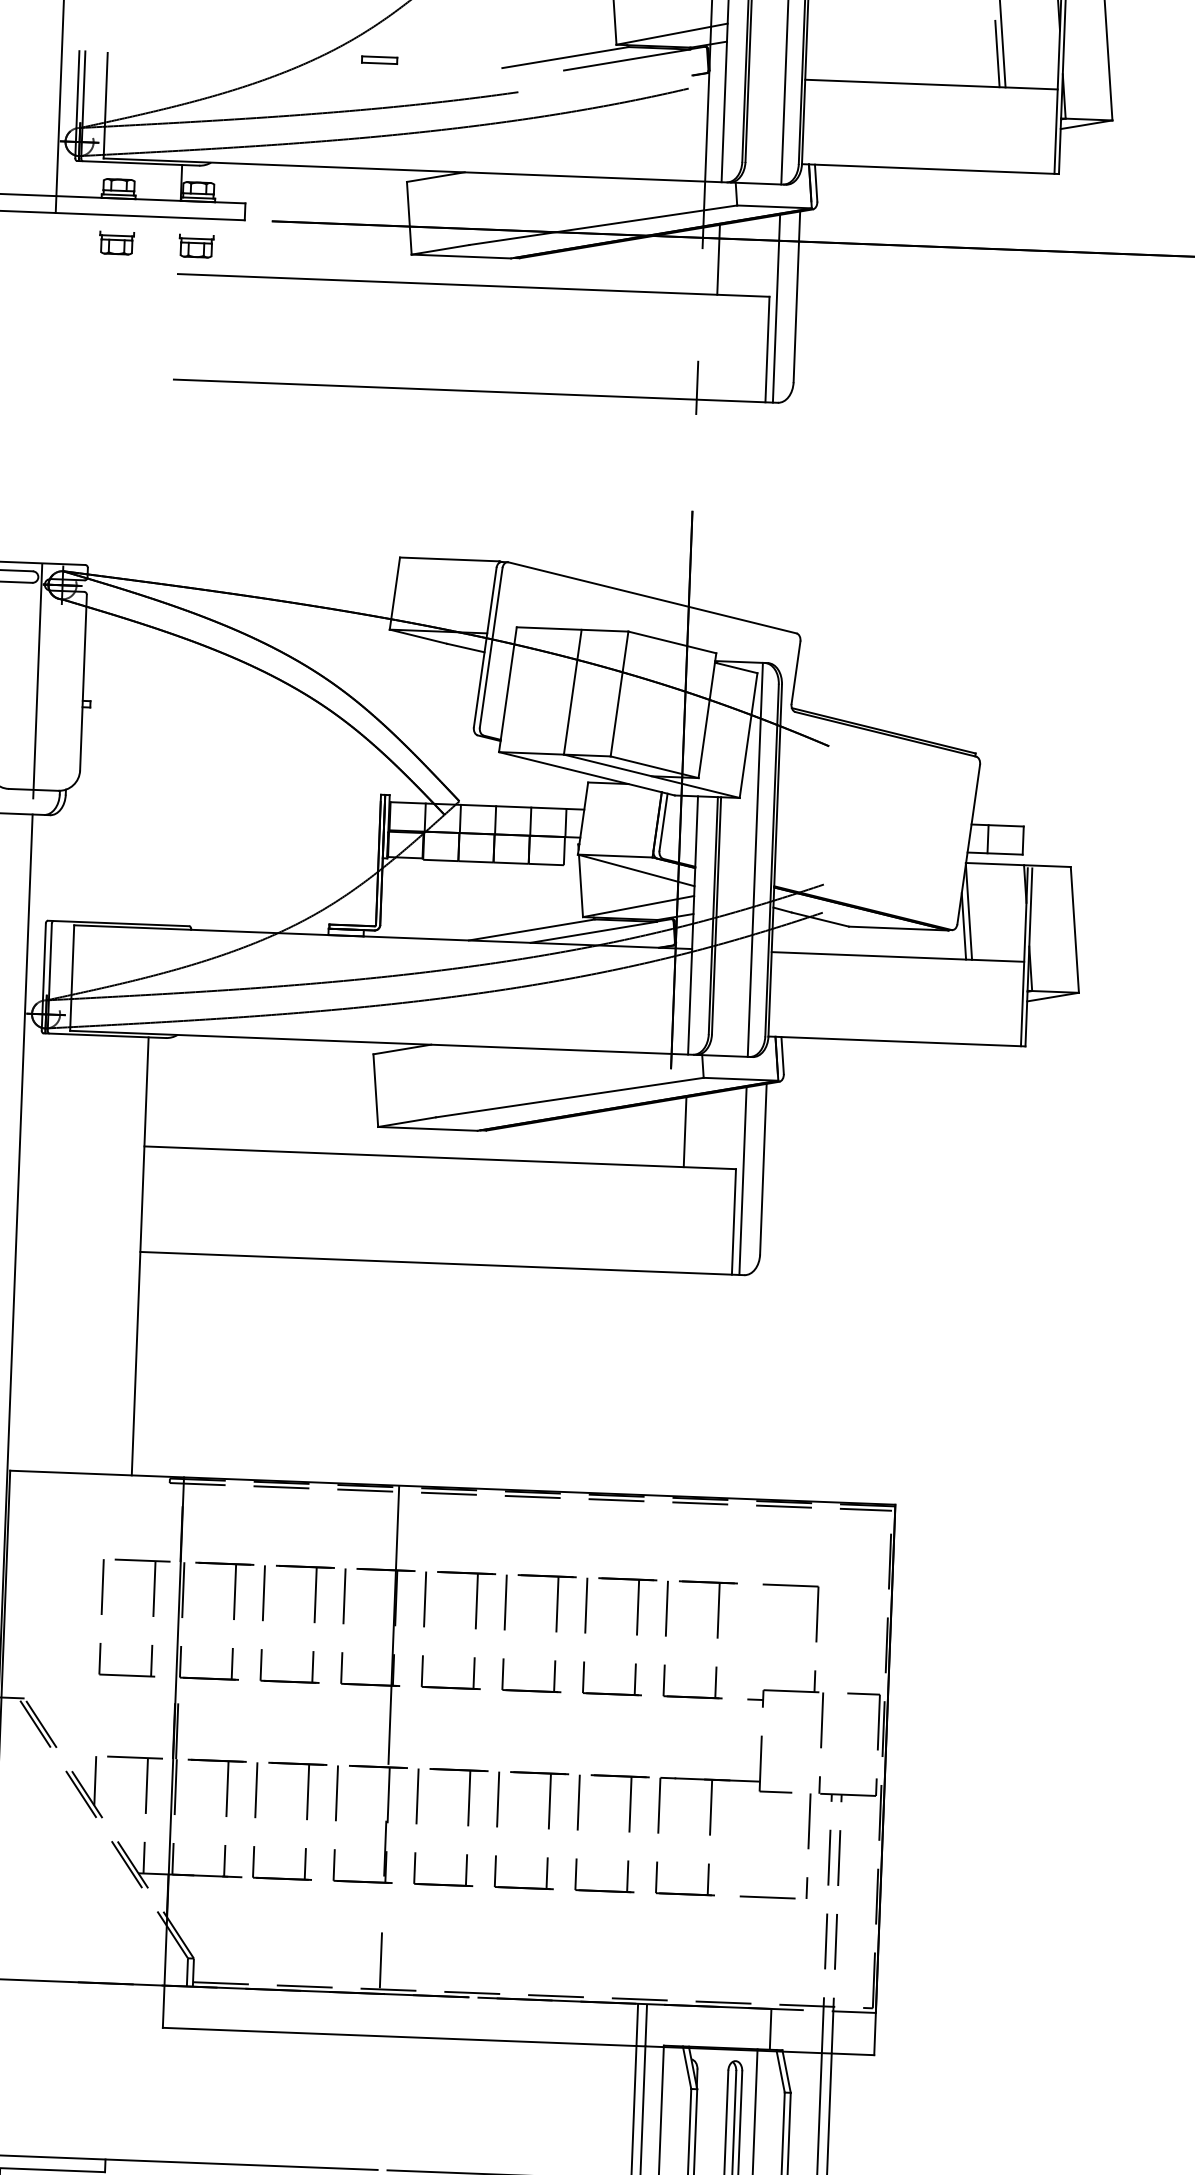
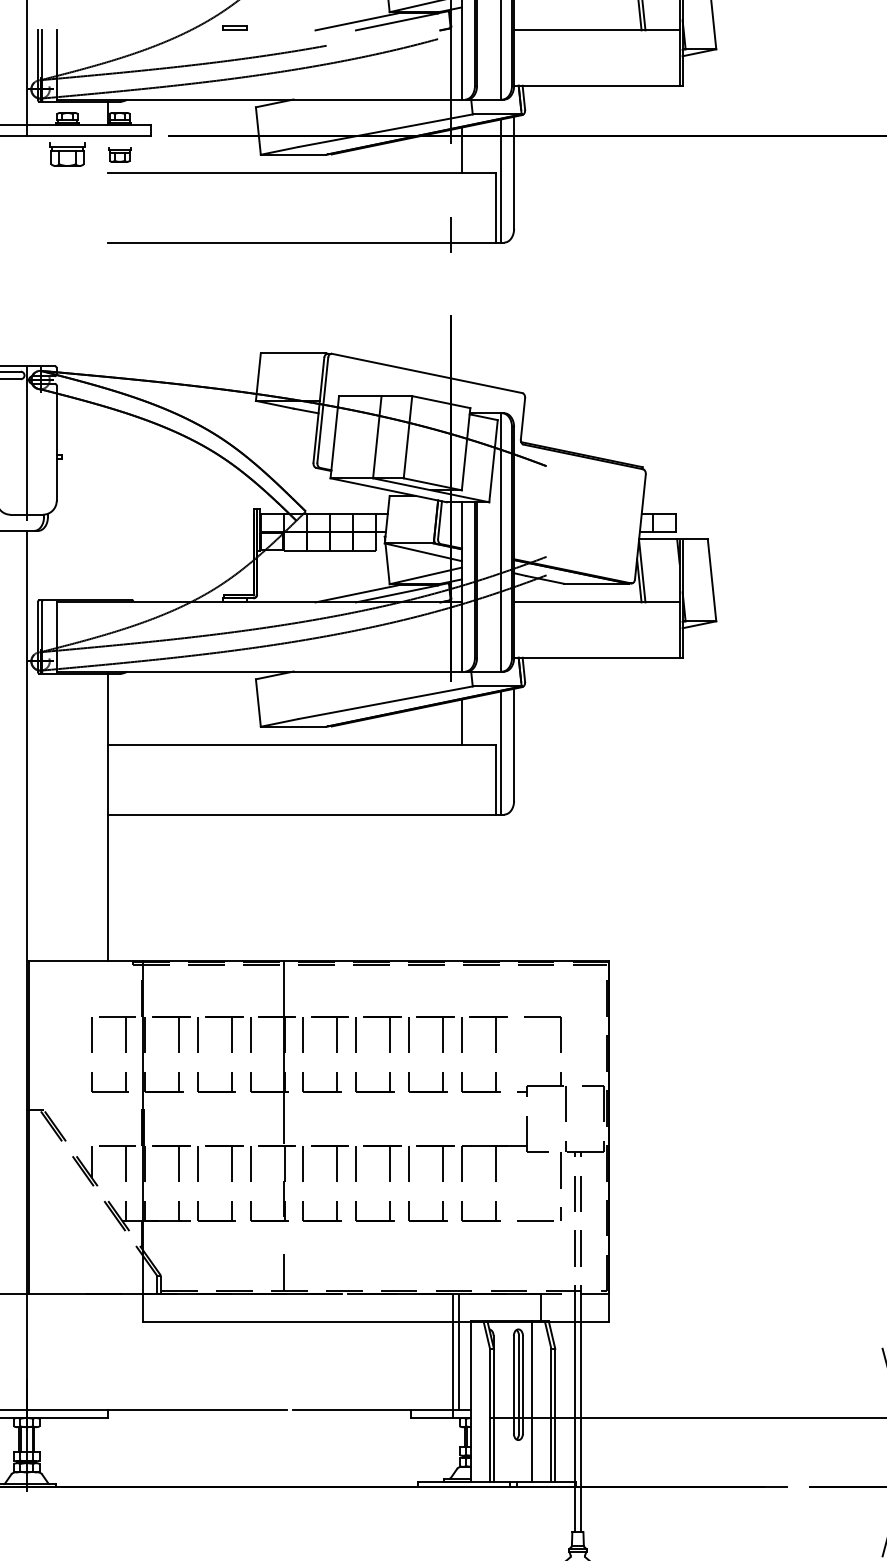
part: (116, 242) -> (67, 154), size x1.6

